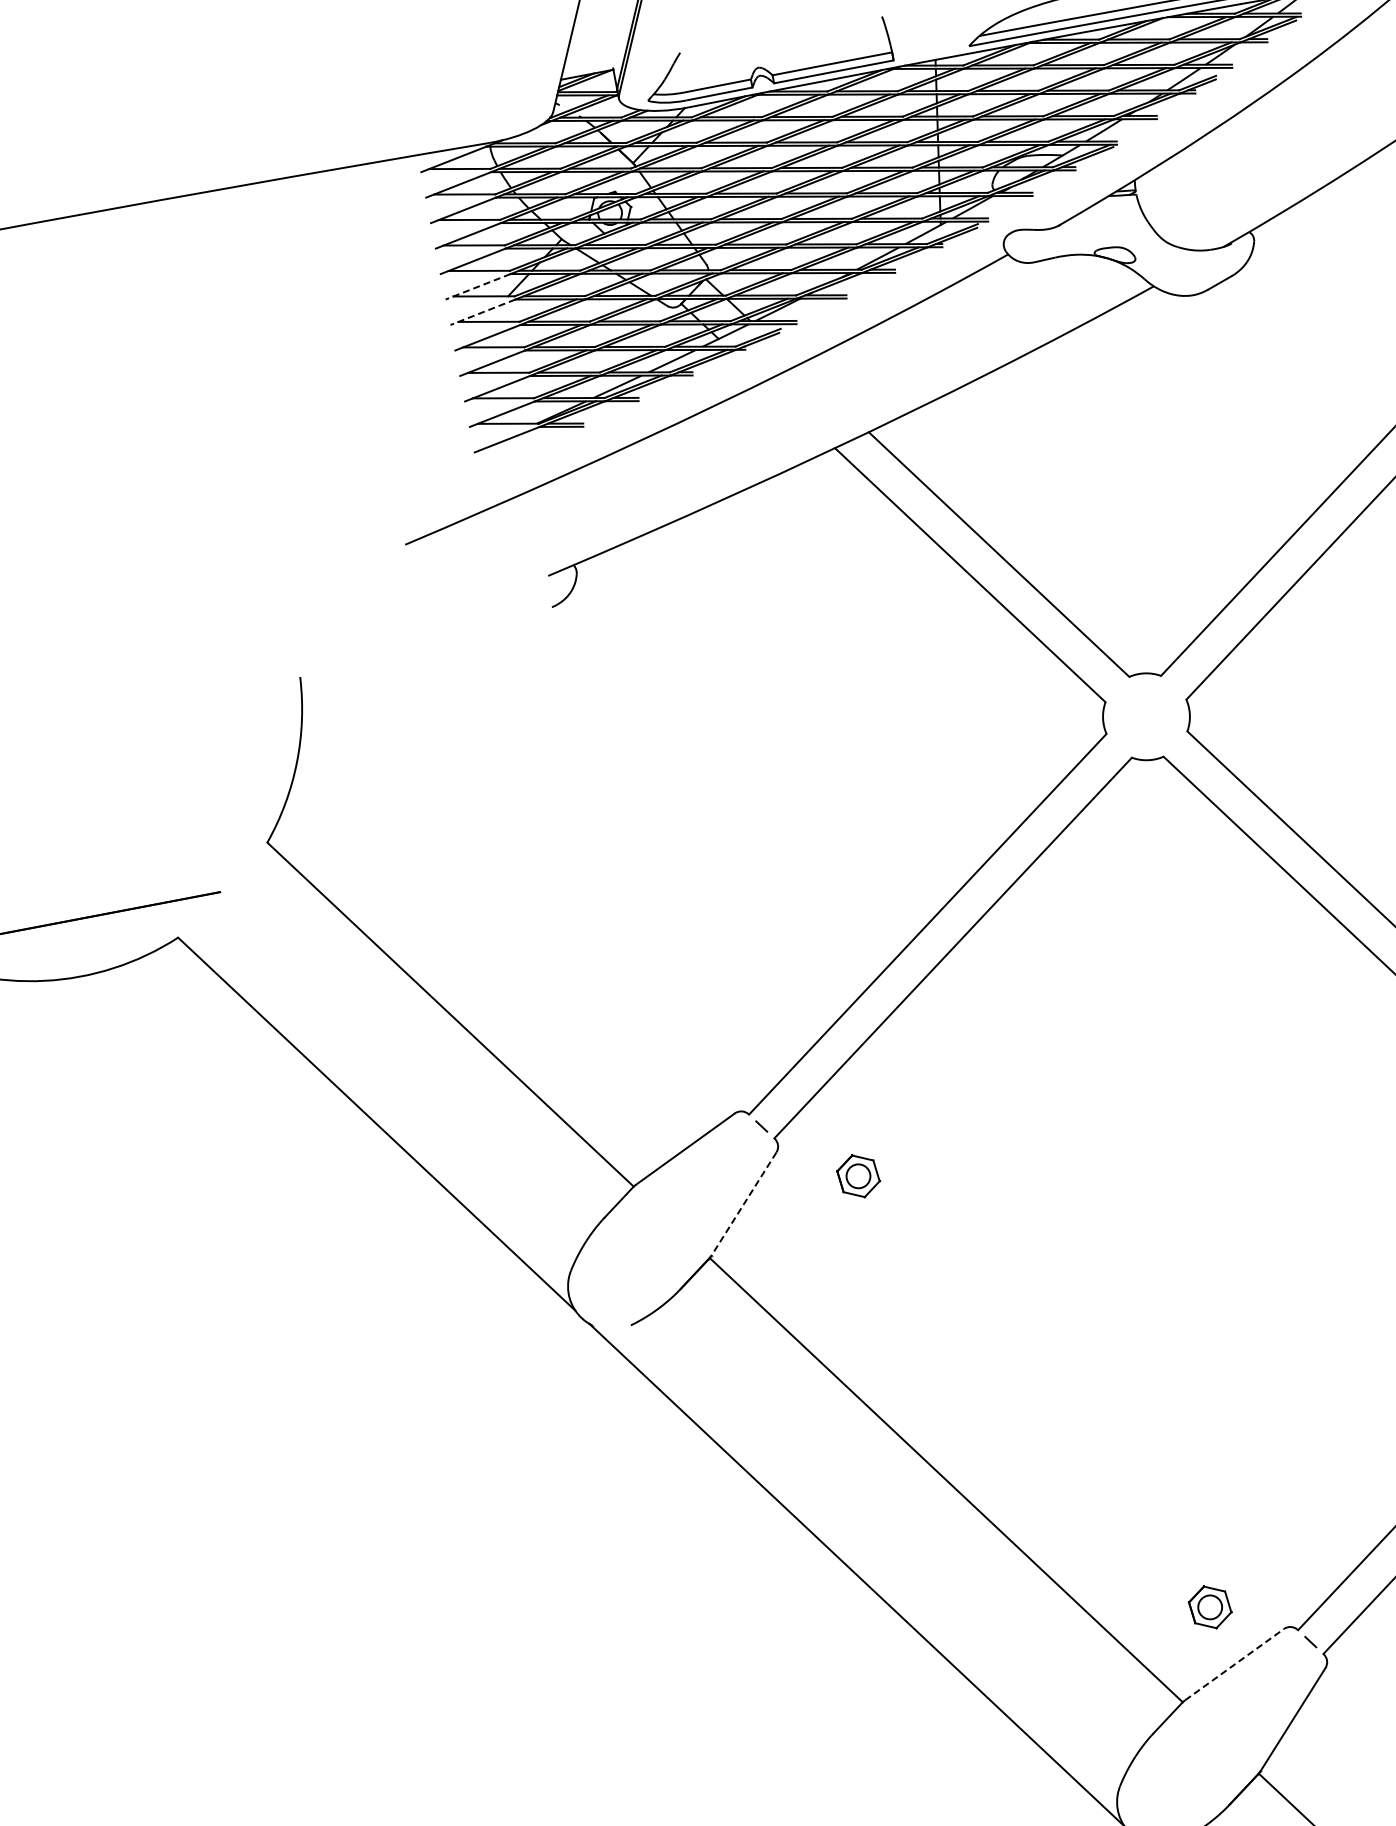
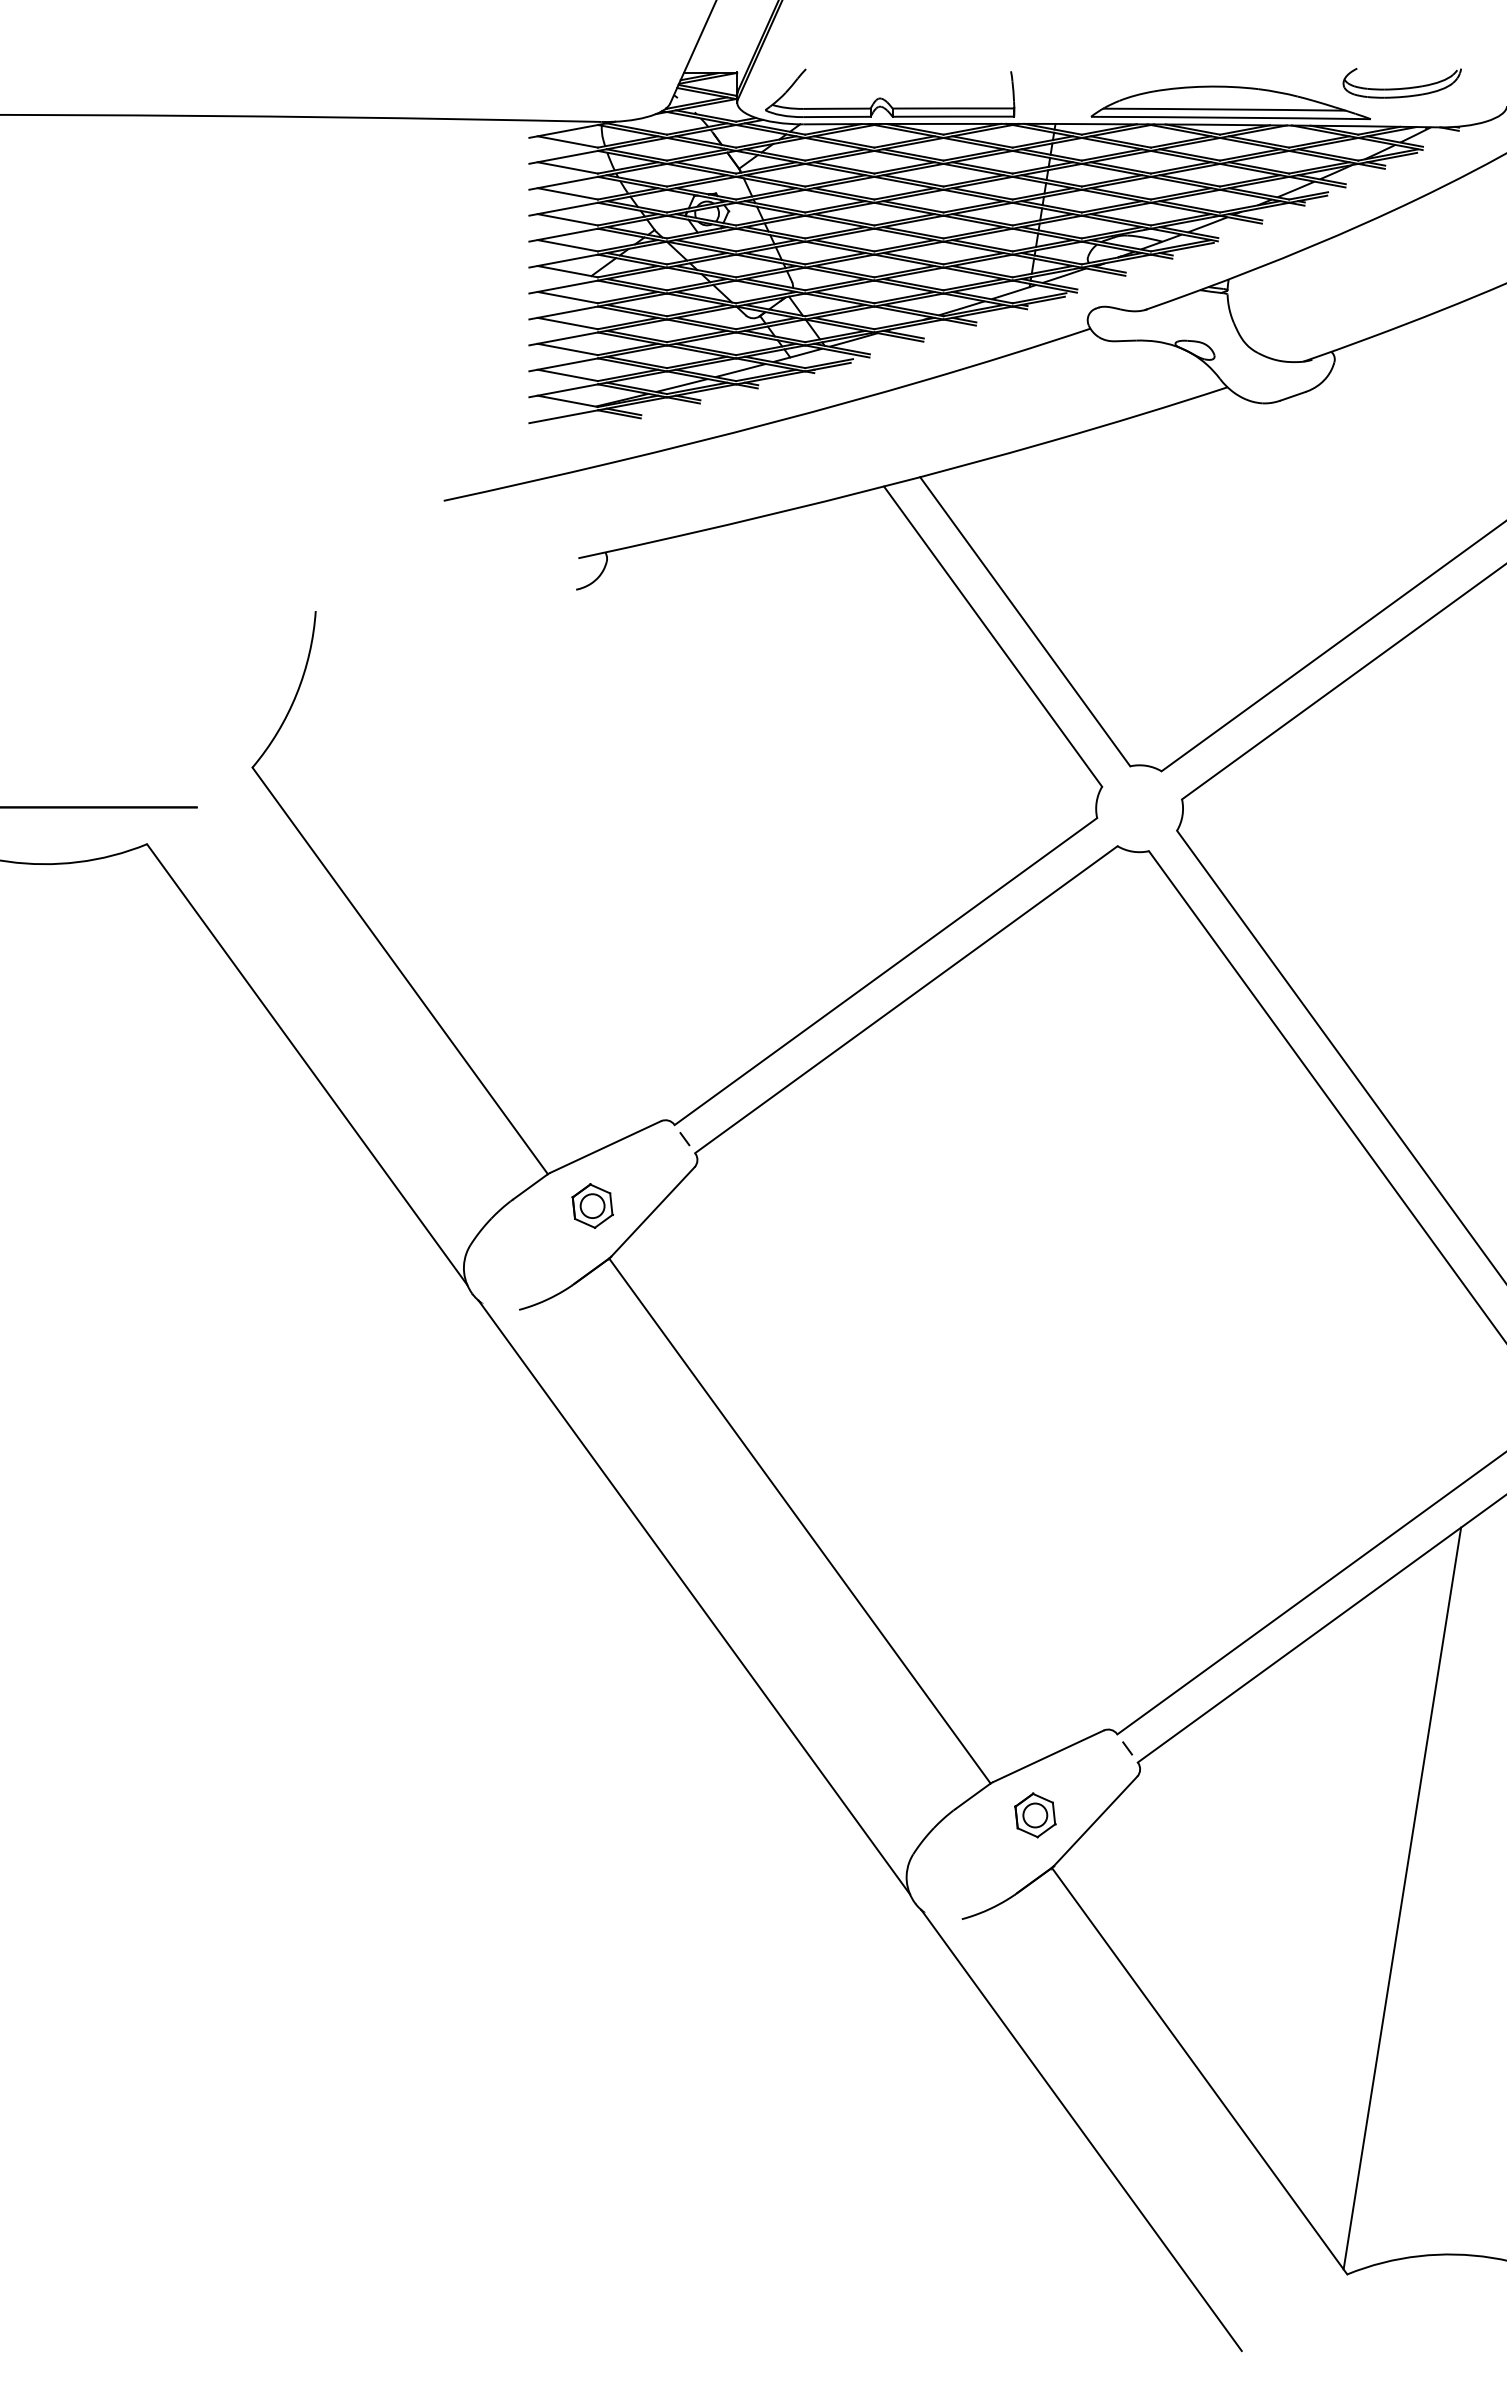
line: (478, 287) -> (563, 261), dashed -> solid
line: (482, 312) -> (563, 287), dashed -> solid
part: (858, 1175) -> (592, 1205), moved
line: (744, 1203) -> (653, 1211), dashed -> solid
part: (1210, 1607) -> (1035, 1815), moved
line: (1234, 1664) -> (1048, 1756), dashed -> solid

